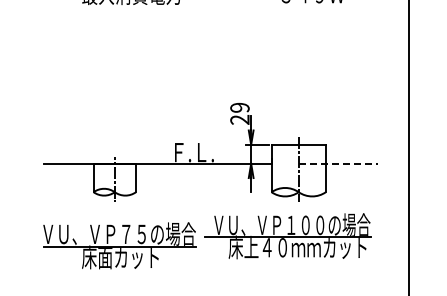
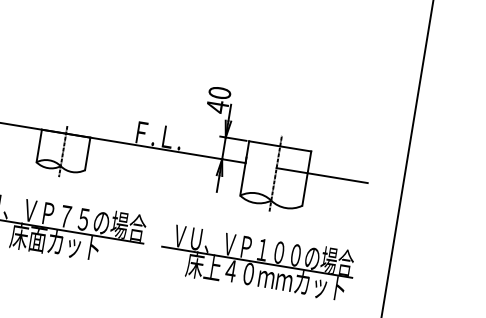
text: (239, 113) -> (218, 99), 29 -> 40
line: (338, 163) -> (322, 175), dashed -> solid
part: (287, 236) -> (256, 262), moved

